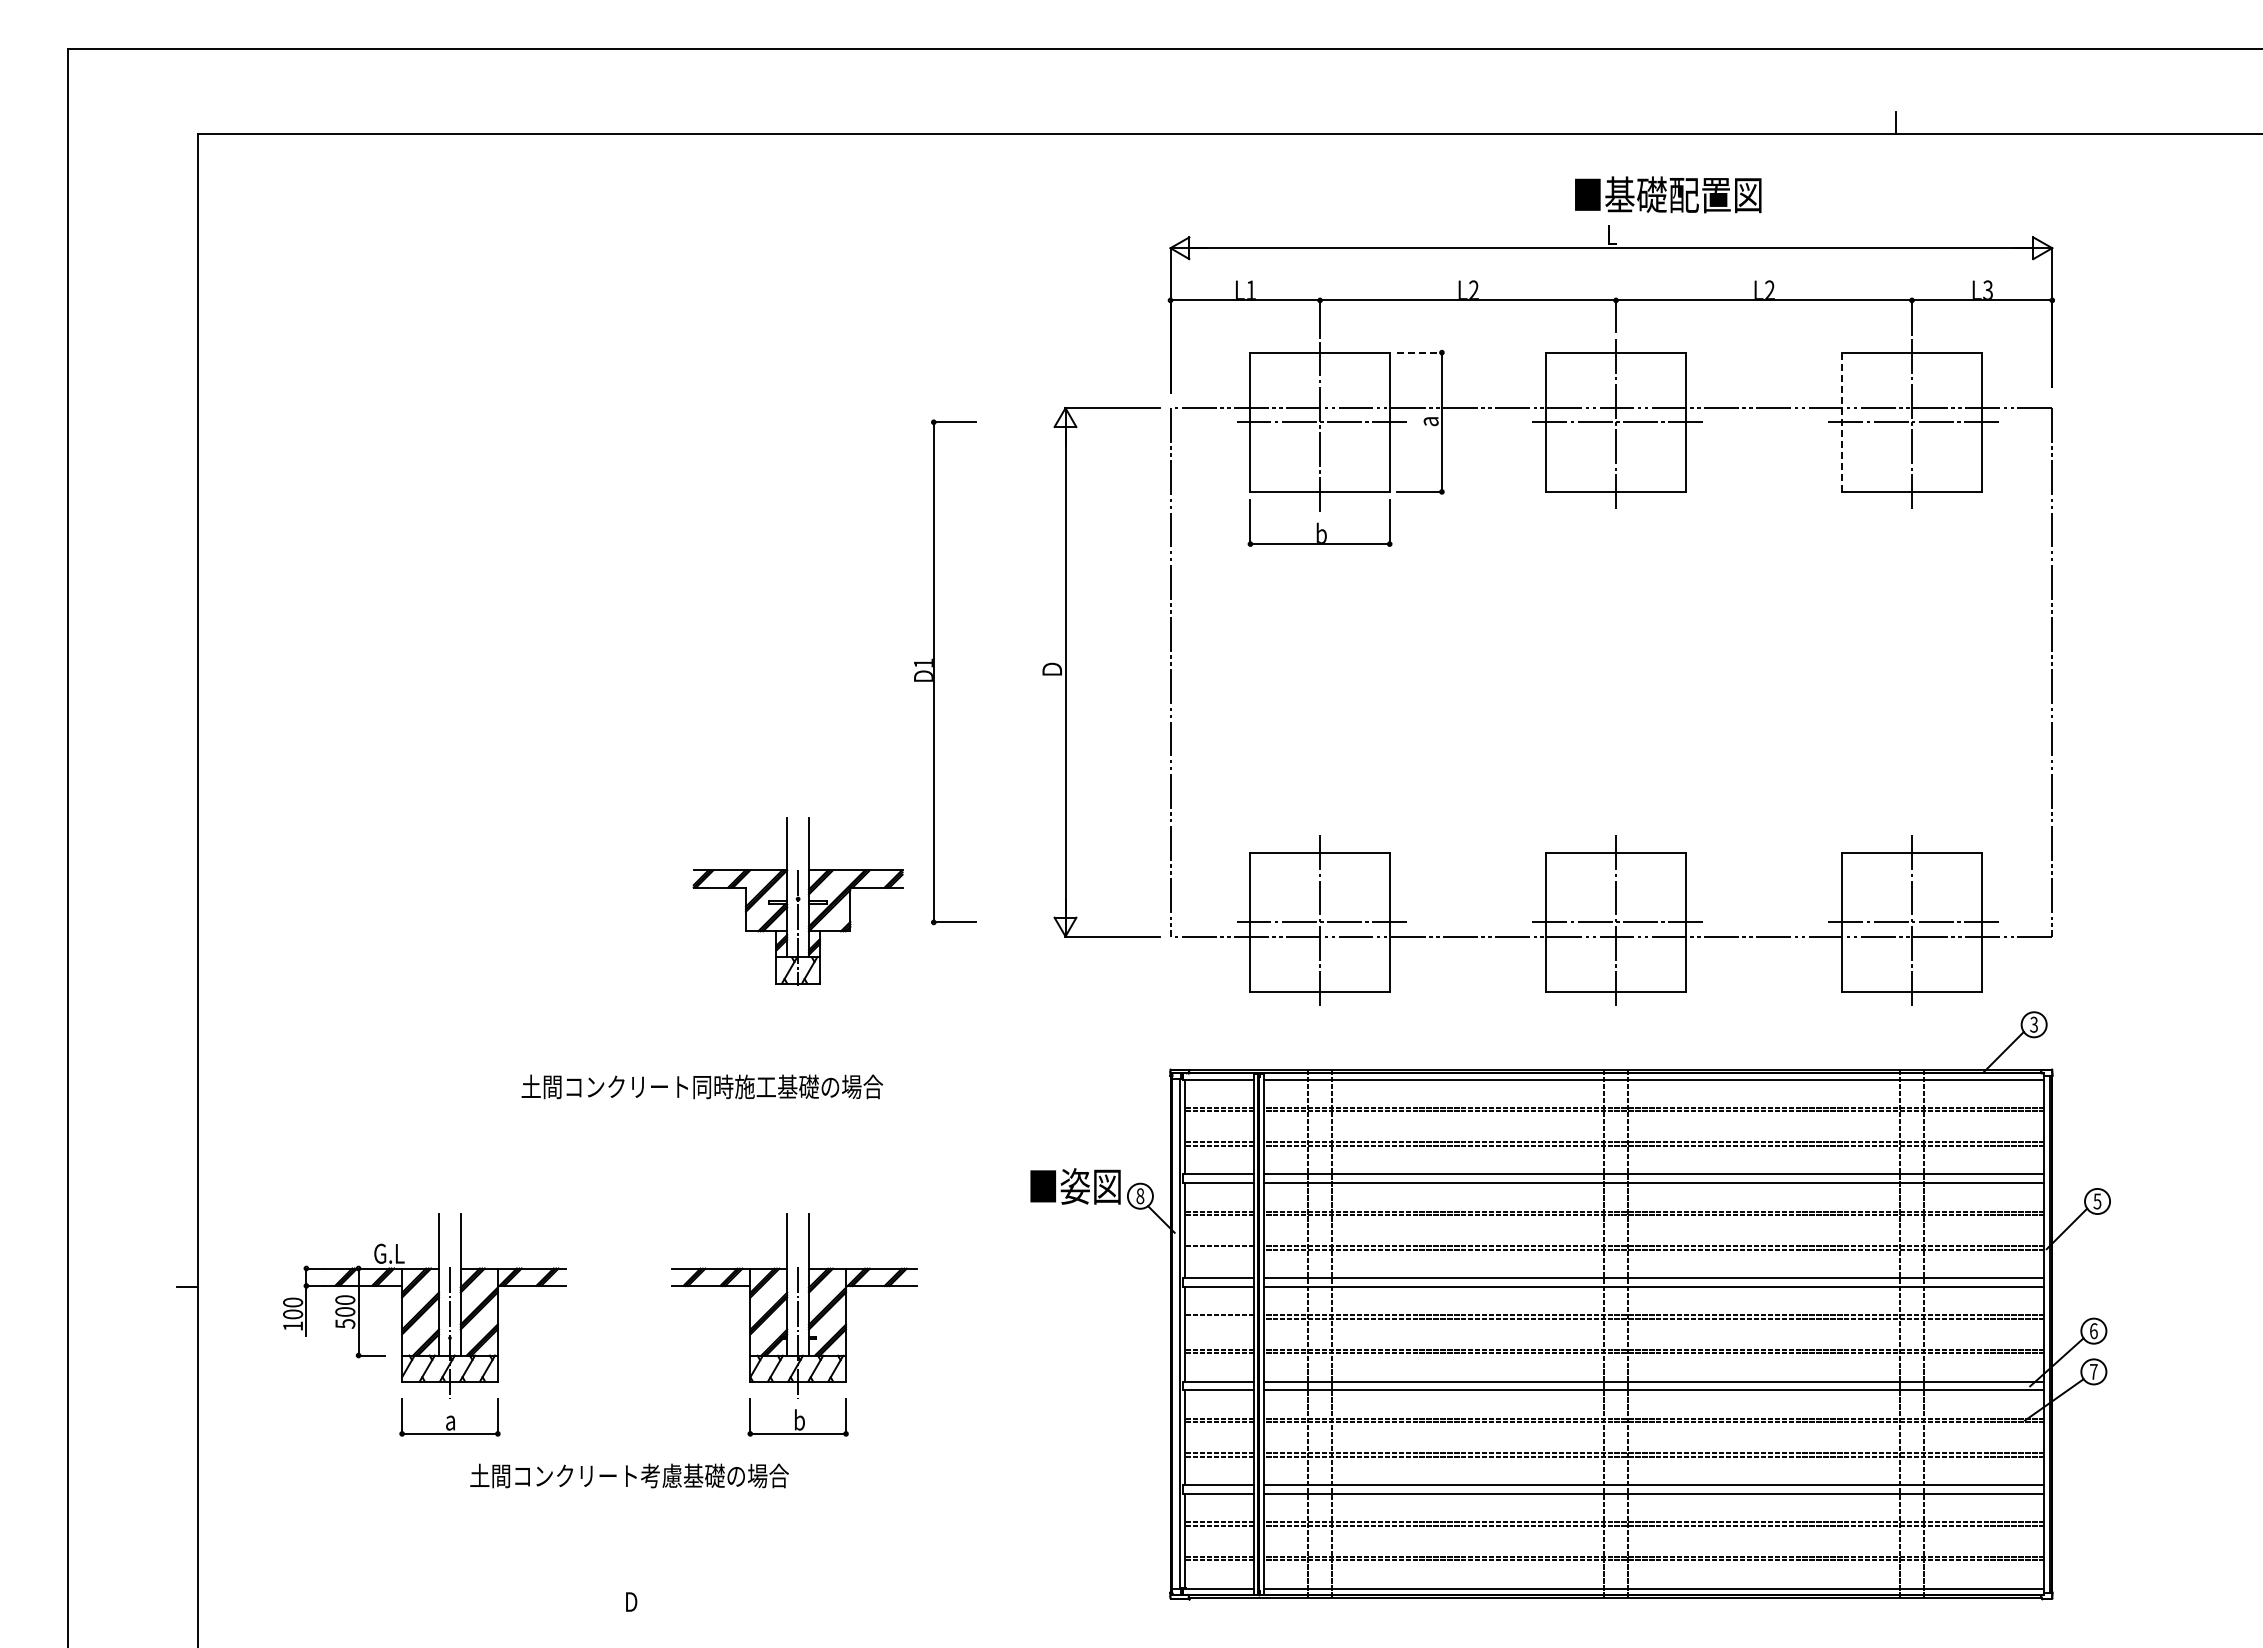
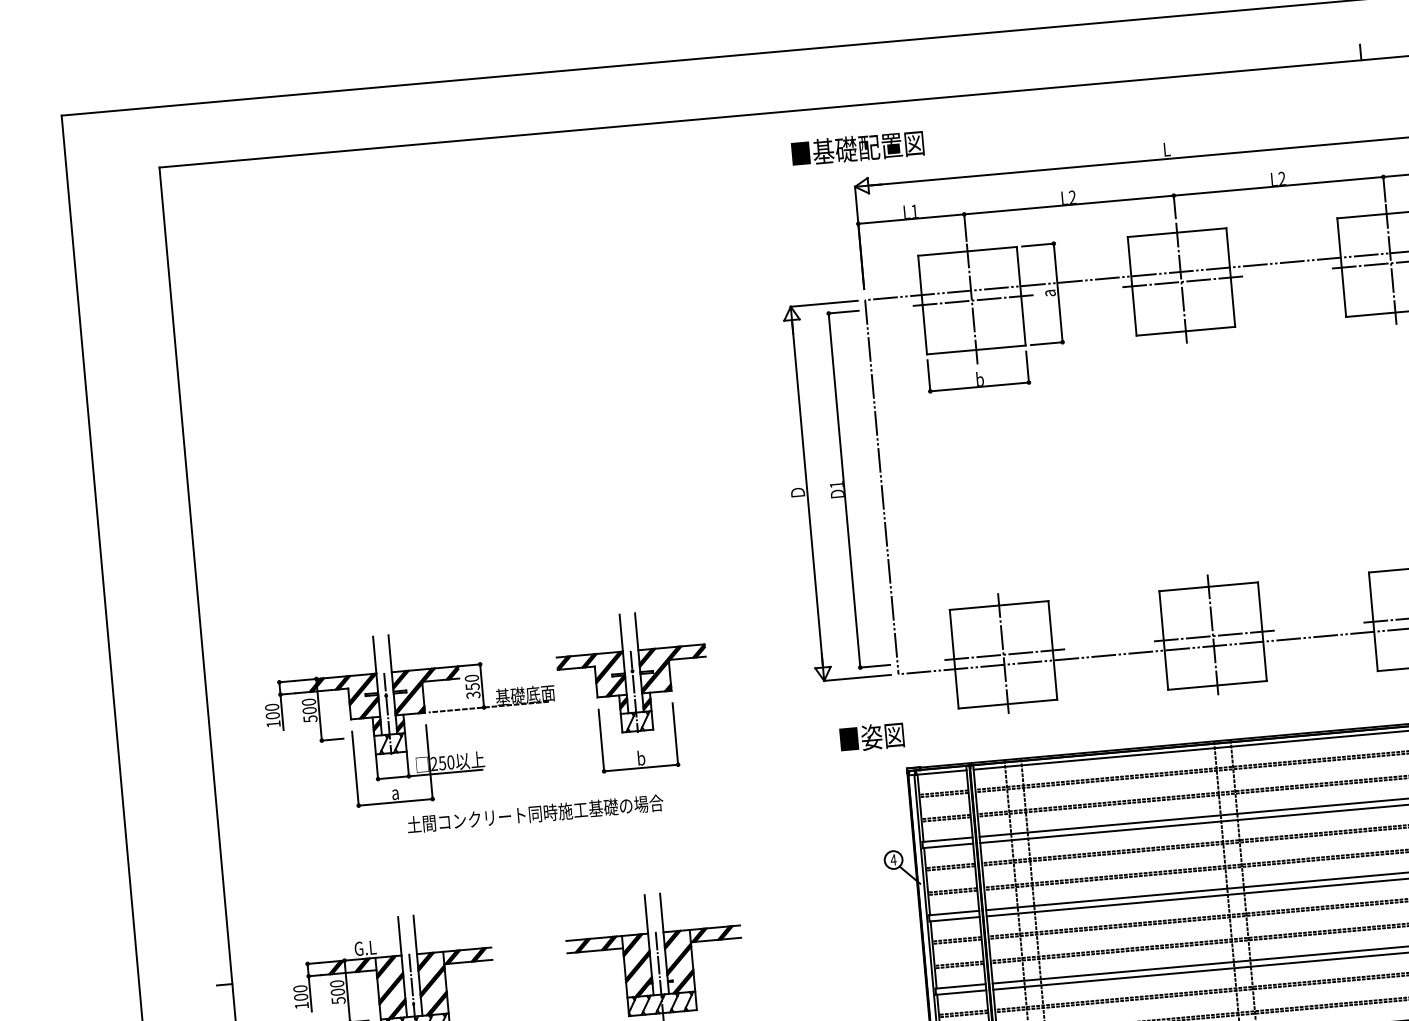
text: (1668, 194) -> (857, 148), moved
line: (1420, 352) -> (1038, 244), dashed -> solid
line: (1842, 422) -> (1341, 267), dashed -> solid
part: (934, 672) -> (845, 490), moved
part: (482, 936) -> (411, 717), added
part: (796, 1011) -> (638, 750), added
text: (702, 1086) -> (535, 813), moved
text: (1075, 1186) -> (872, 737), moved
text: (1140, 1196) -> (893, 860), 8 -> 4
line: (1218, 1249) -> (952, 892), added
line: (1218, 1318) -> (956, 941), added

